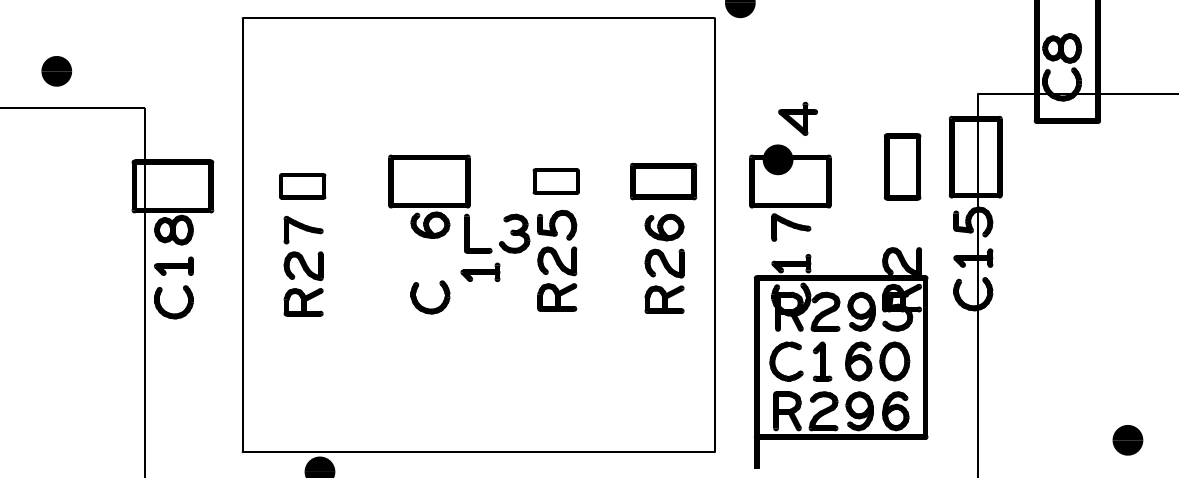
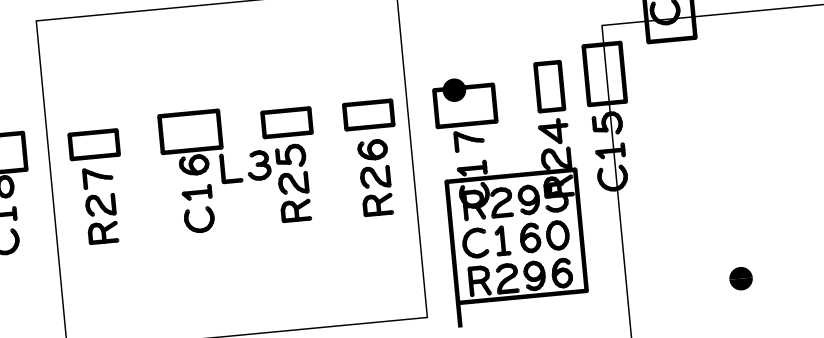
part: (797, 118) -> (553, 131), moved
part: (555, 181) -> (286, 122), size x1.43
part: (302, 186) -> (94, 144), size x1.43
part: (480, 271) -> (196, 191), moved

